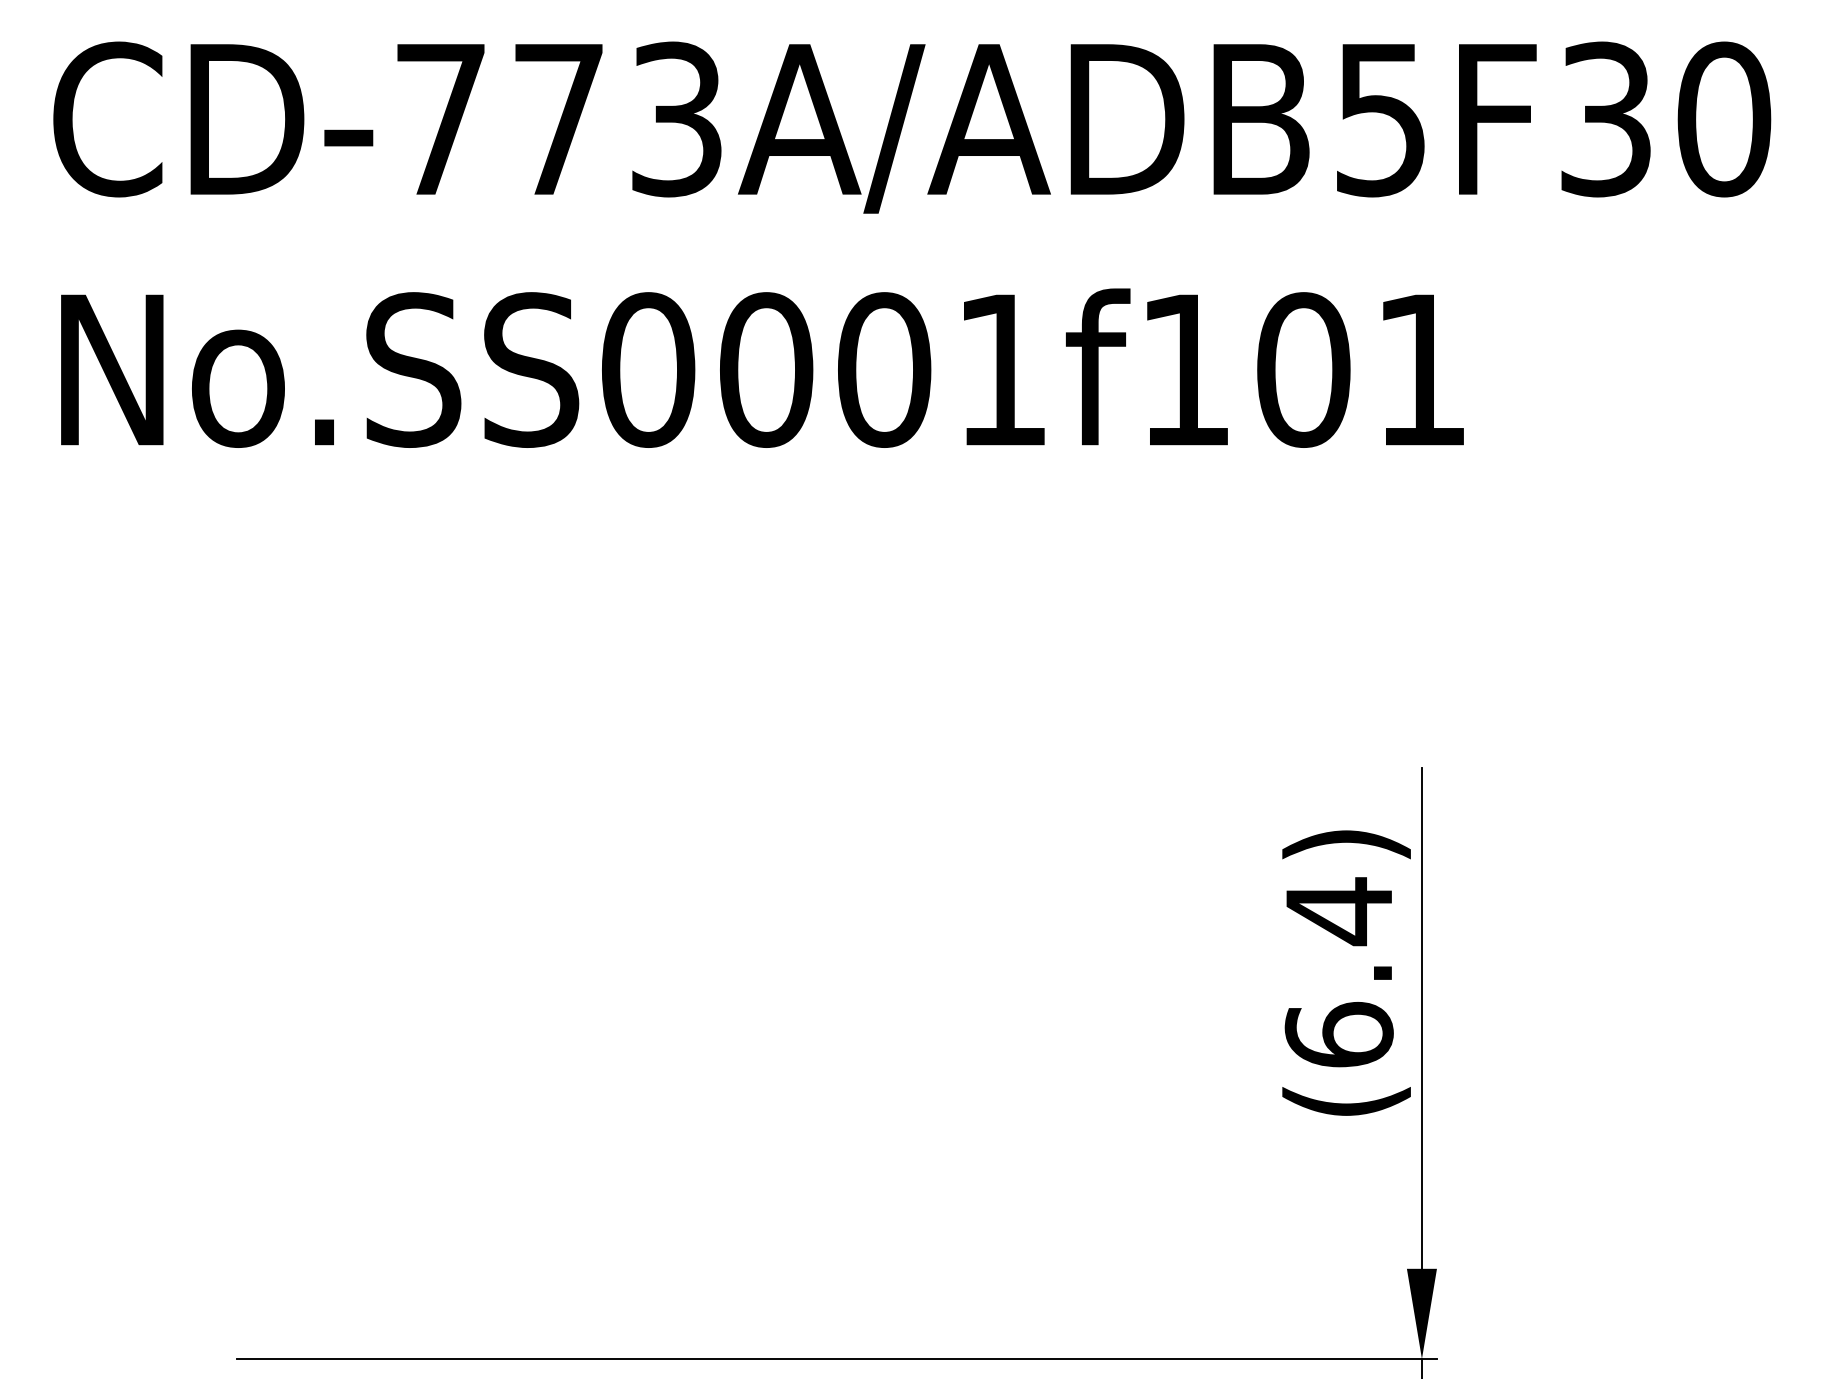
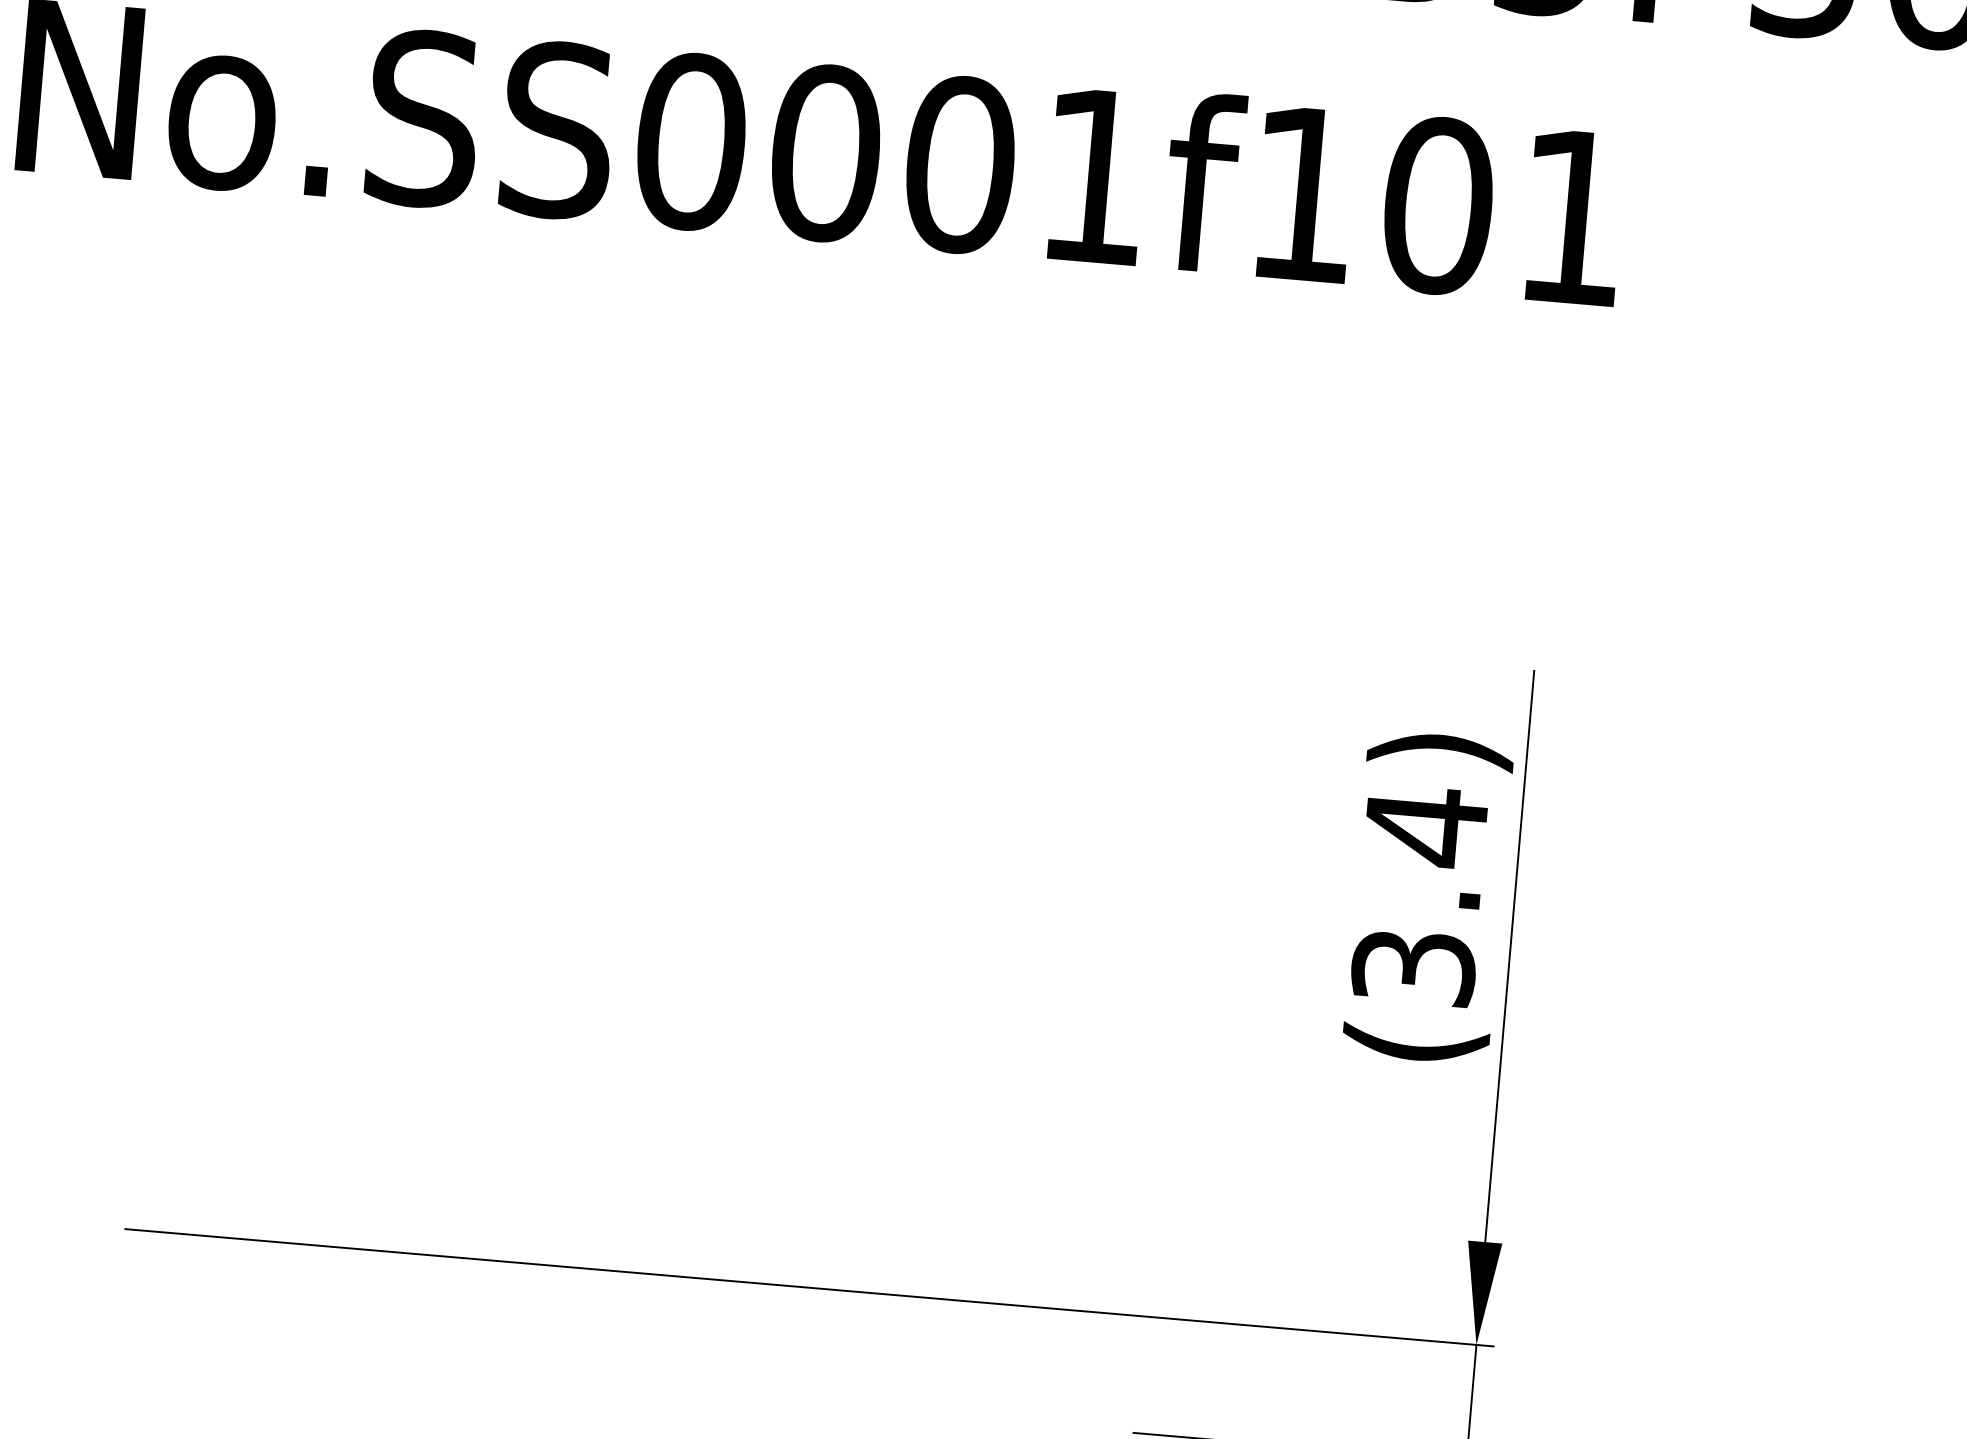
text: (1338, 1034) -> (1413, 966), (6.4) -> (3.4)

